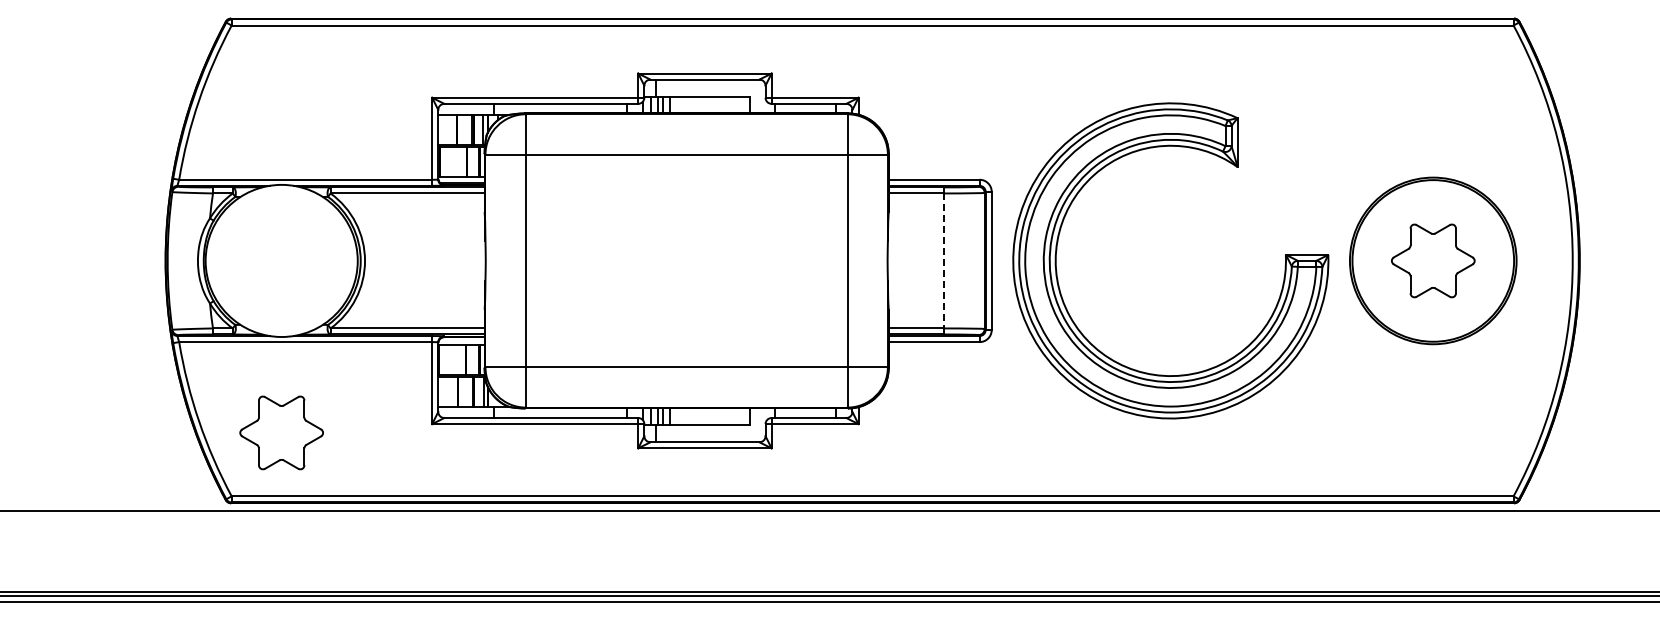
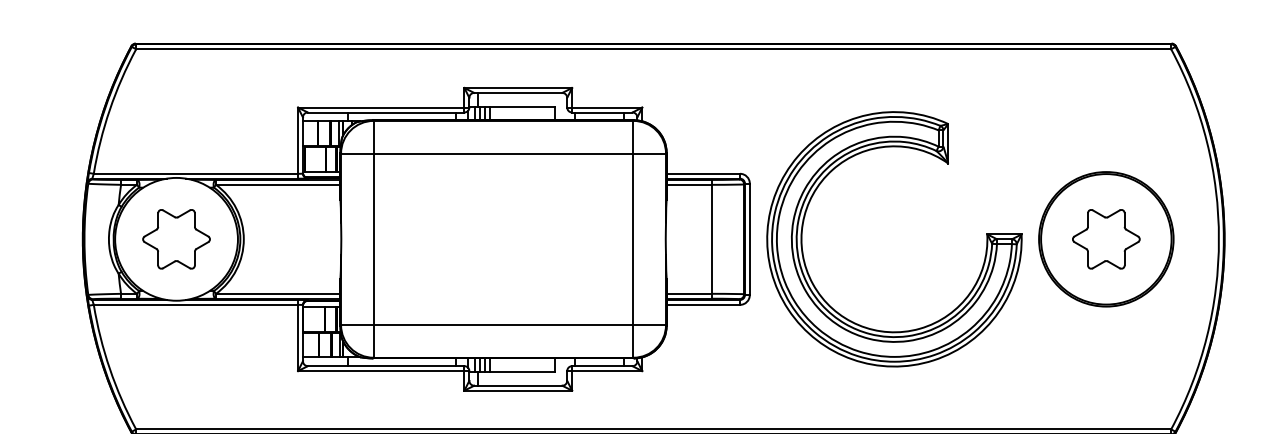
line: (944, 261) -> (711, 239), dashed -> solid
part: (281, 432) -> (176, 238), moved

